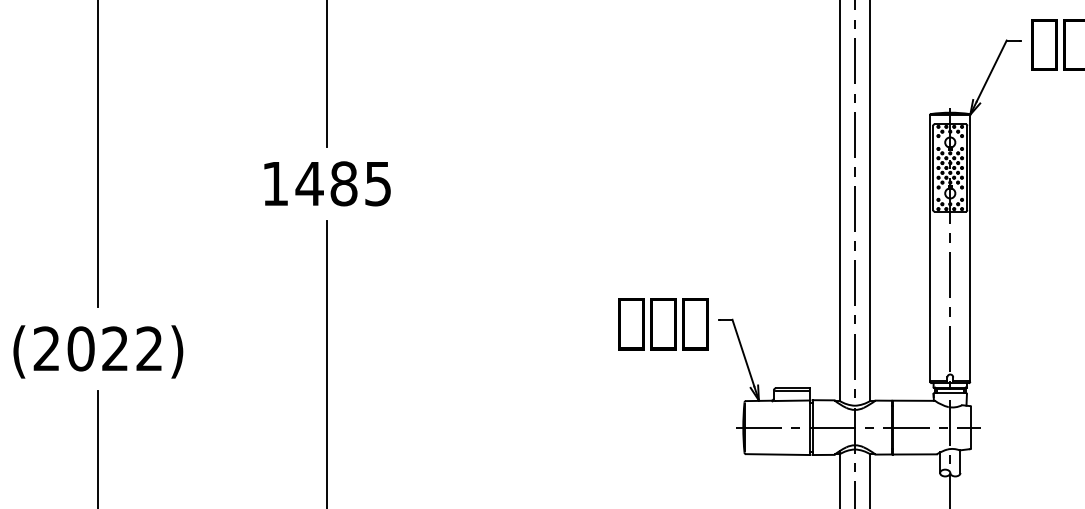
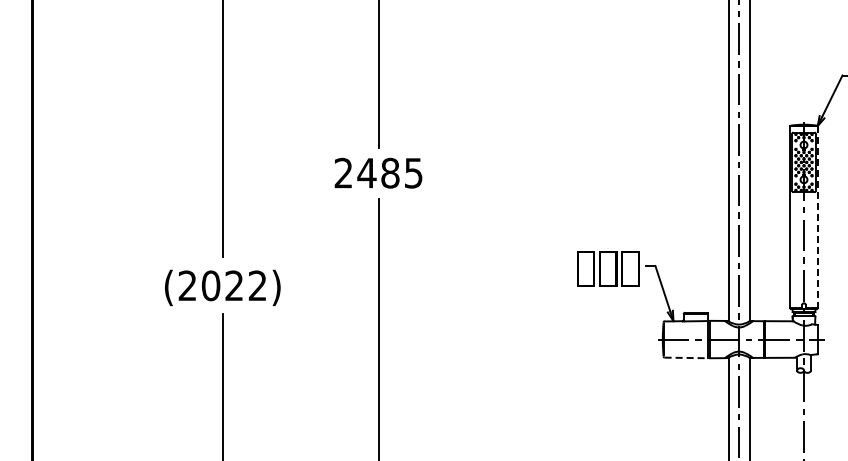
text: (273, 182) -> (342, 172), 1485 -> 2485
line: (970, 248) -> (817, 217), solid -> dashed
line: (778, 453) -> (686, 357), solid -> dashed

